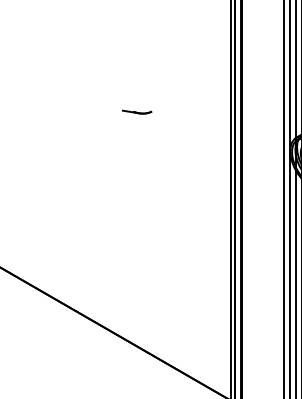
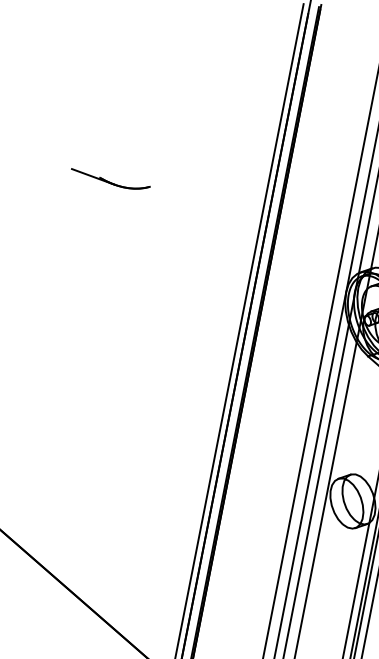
part: (137, 111) -> (110, 179), size x1.67

